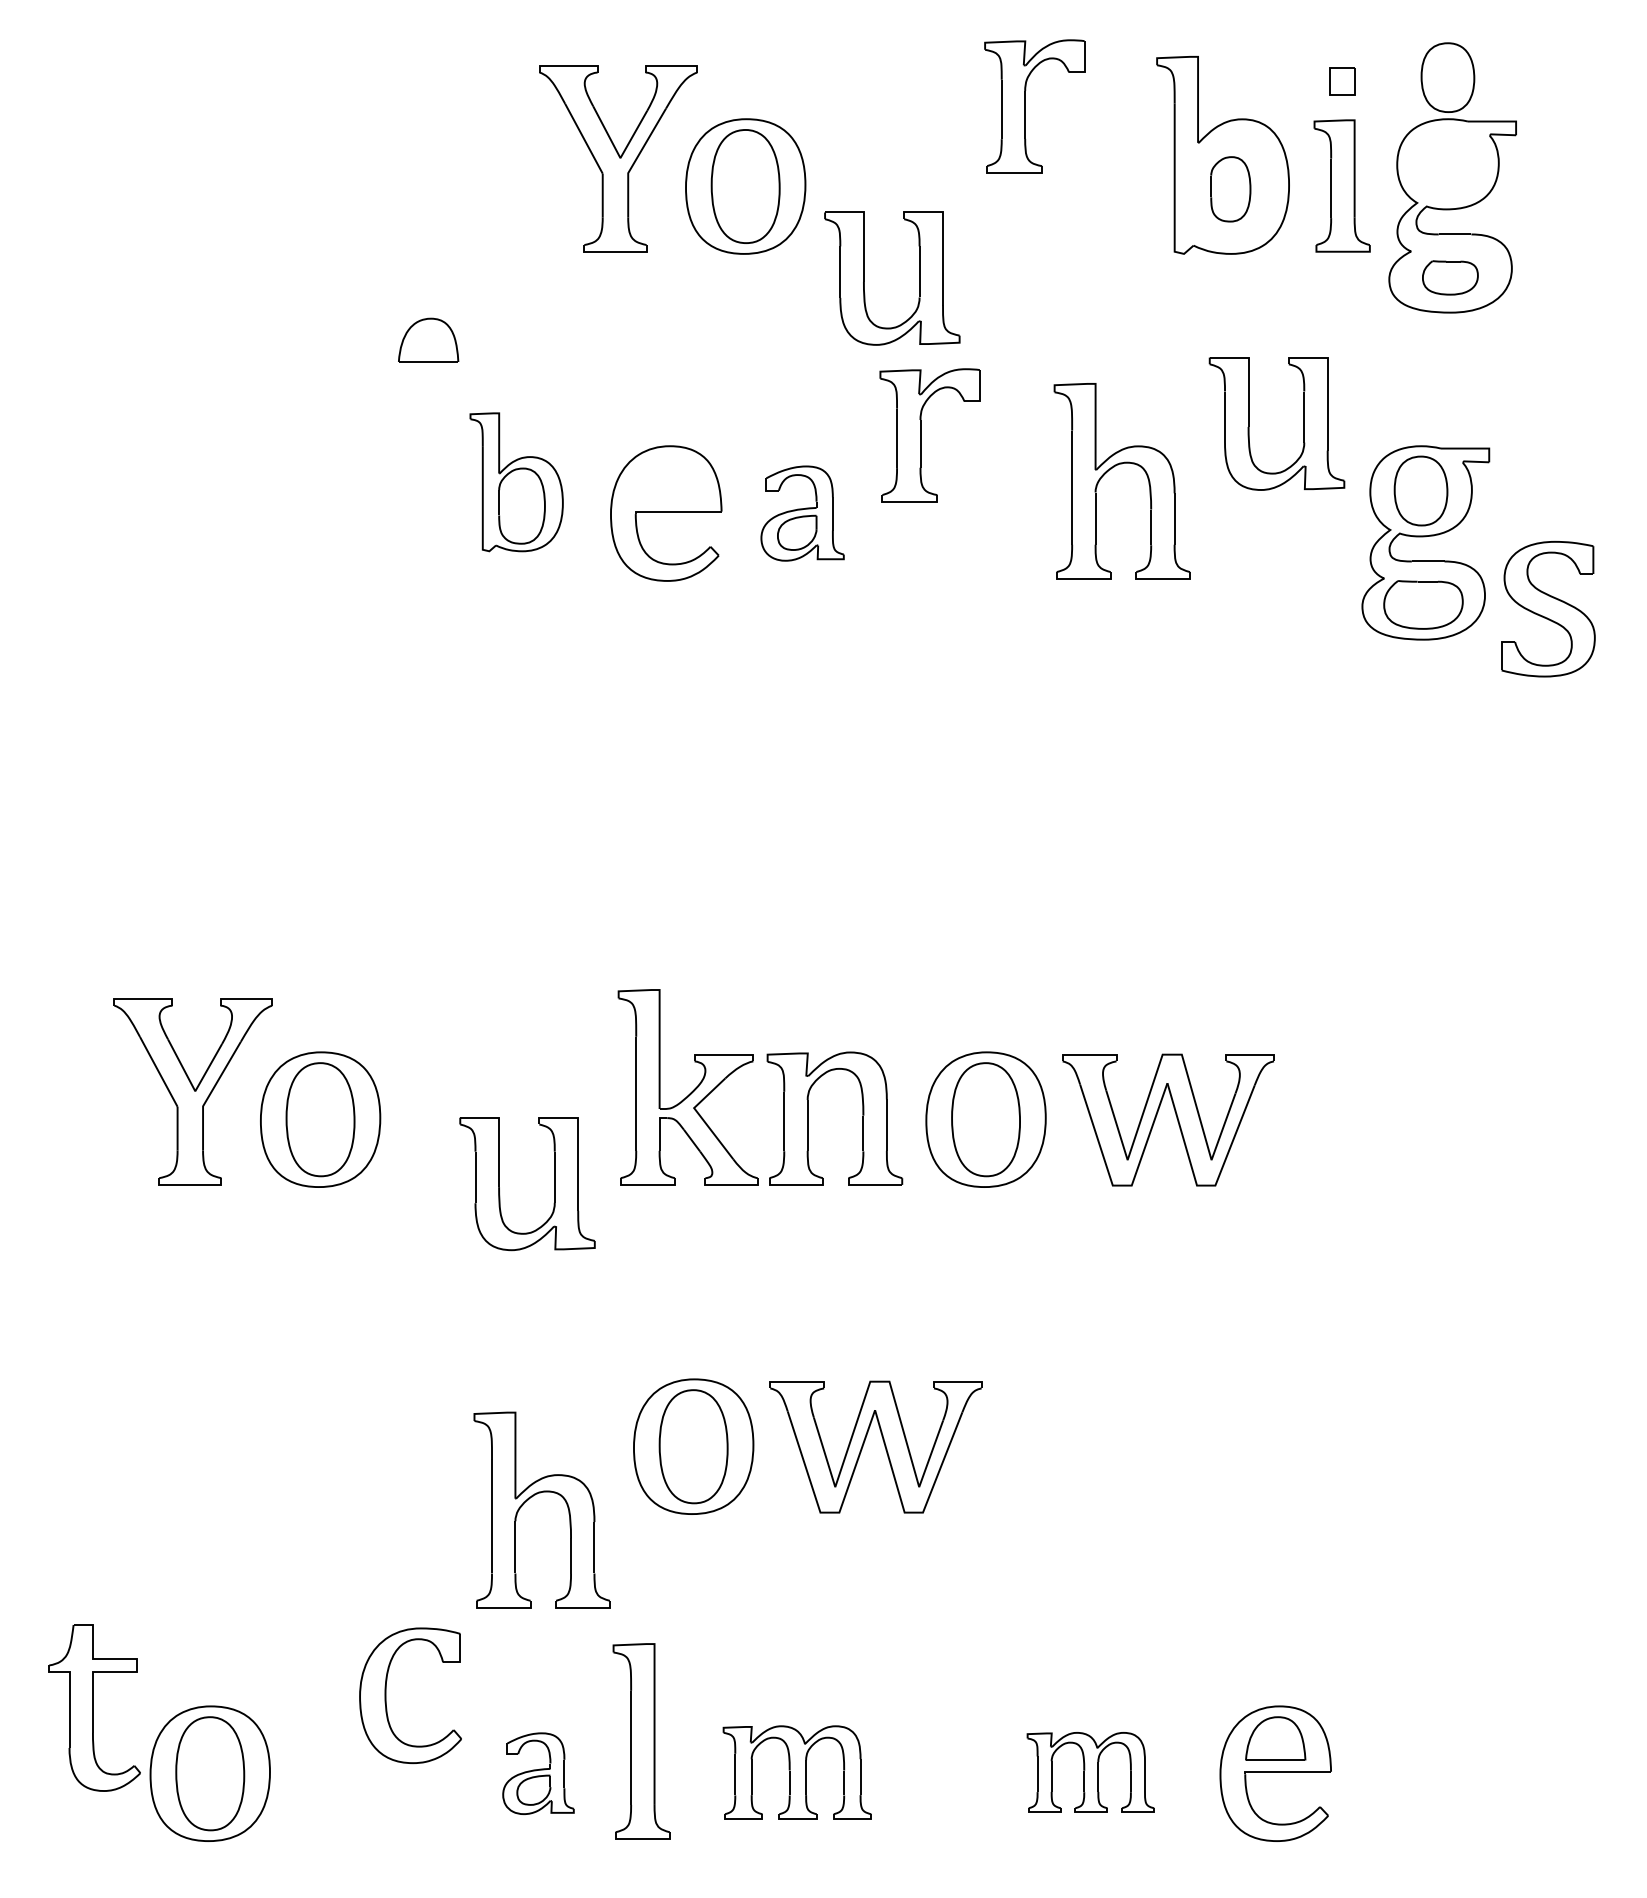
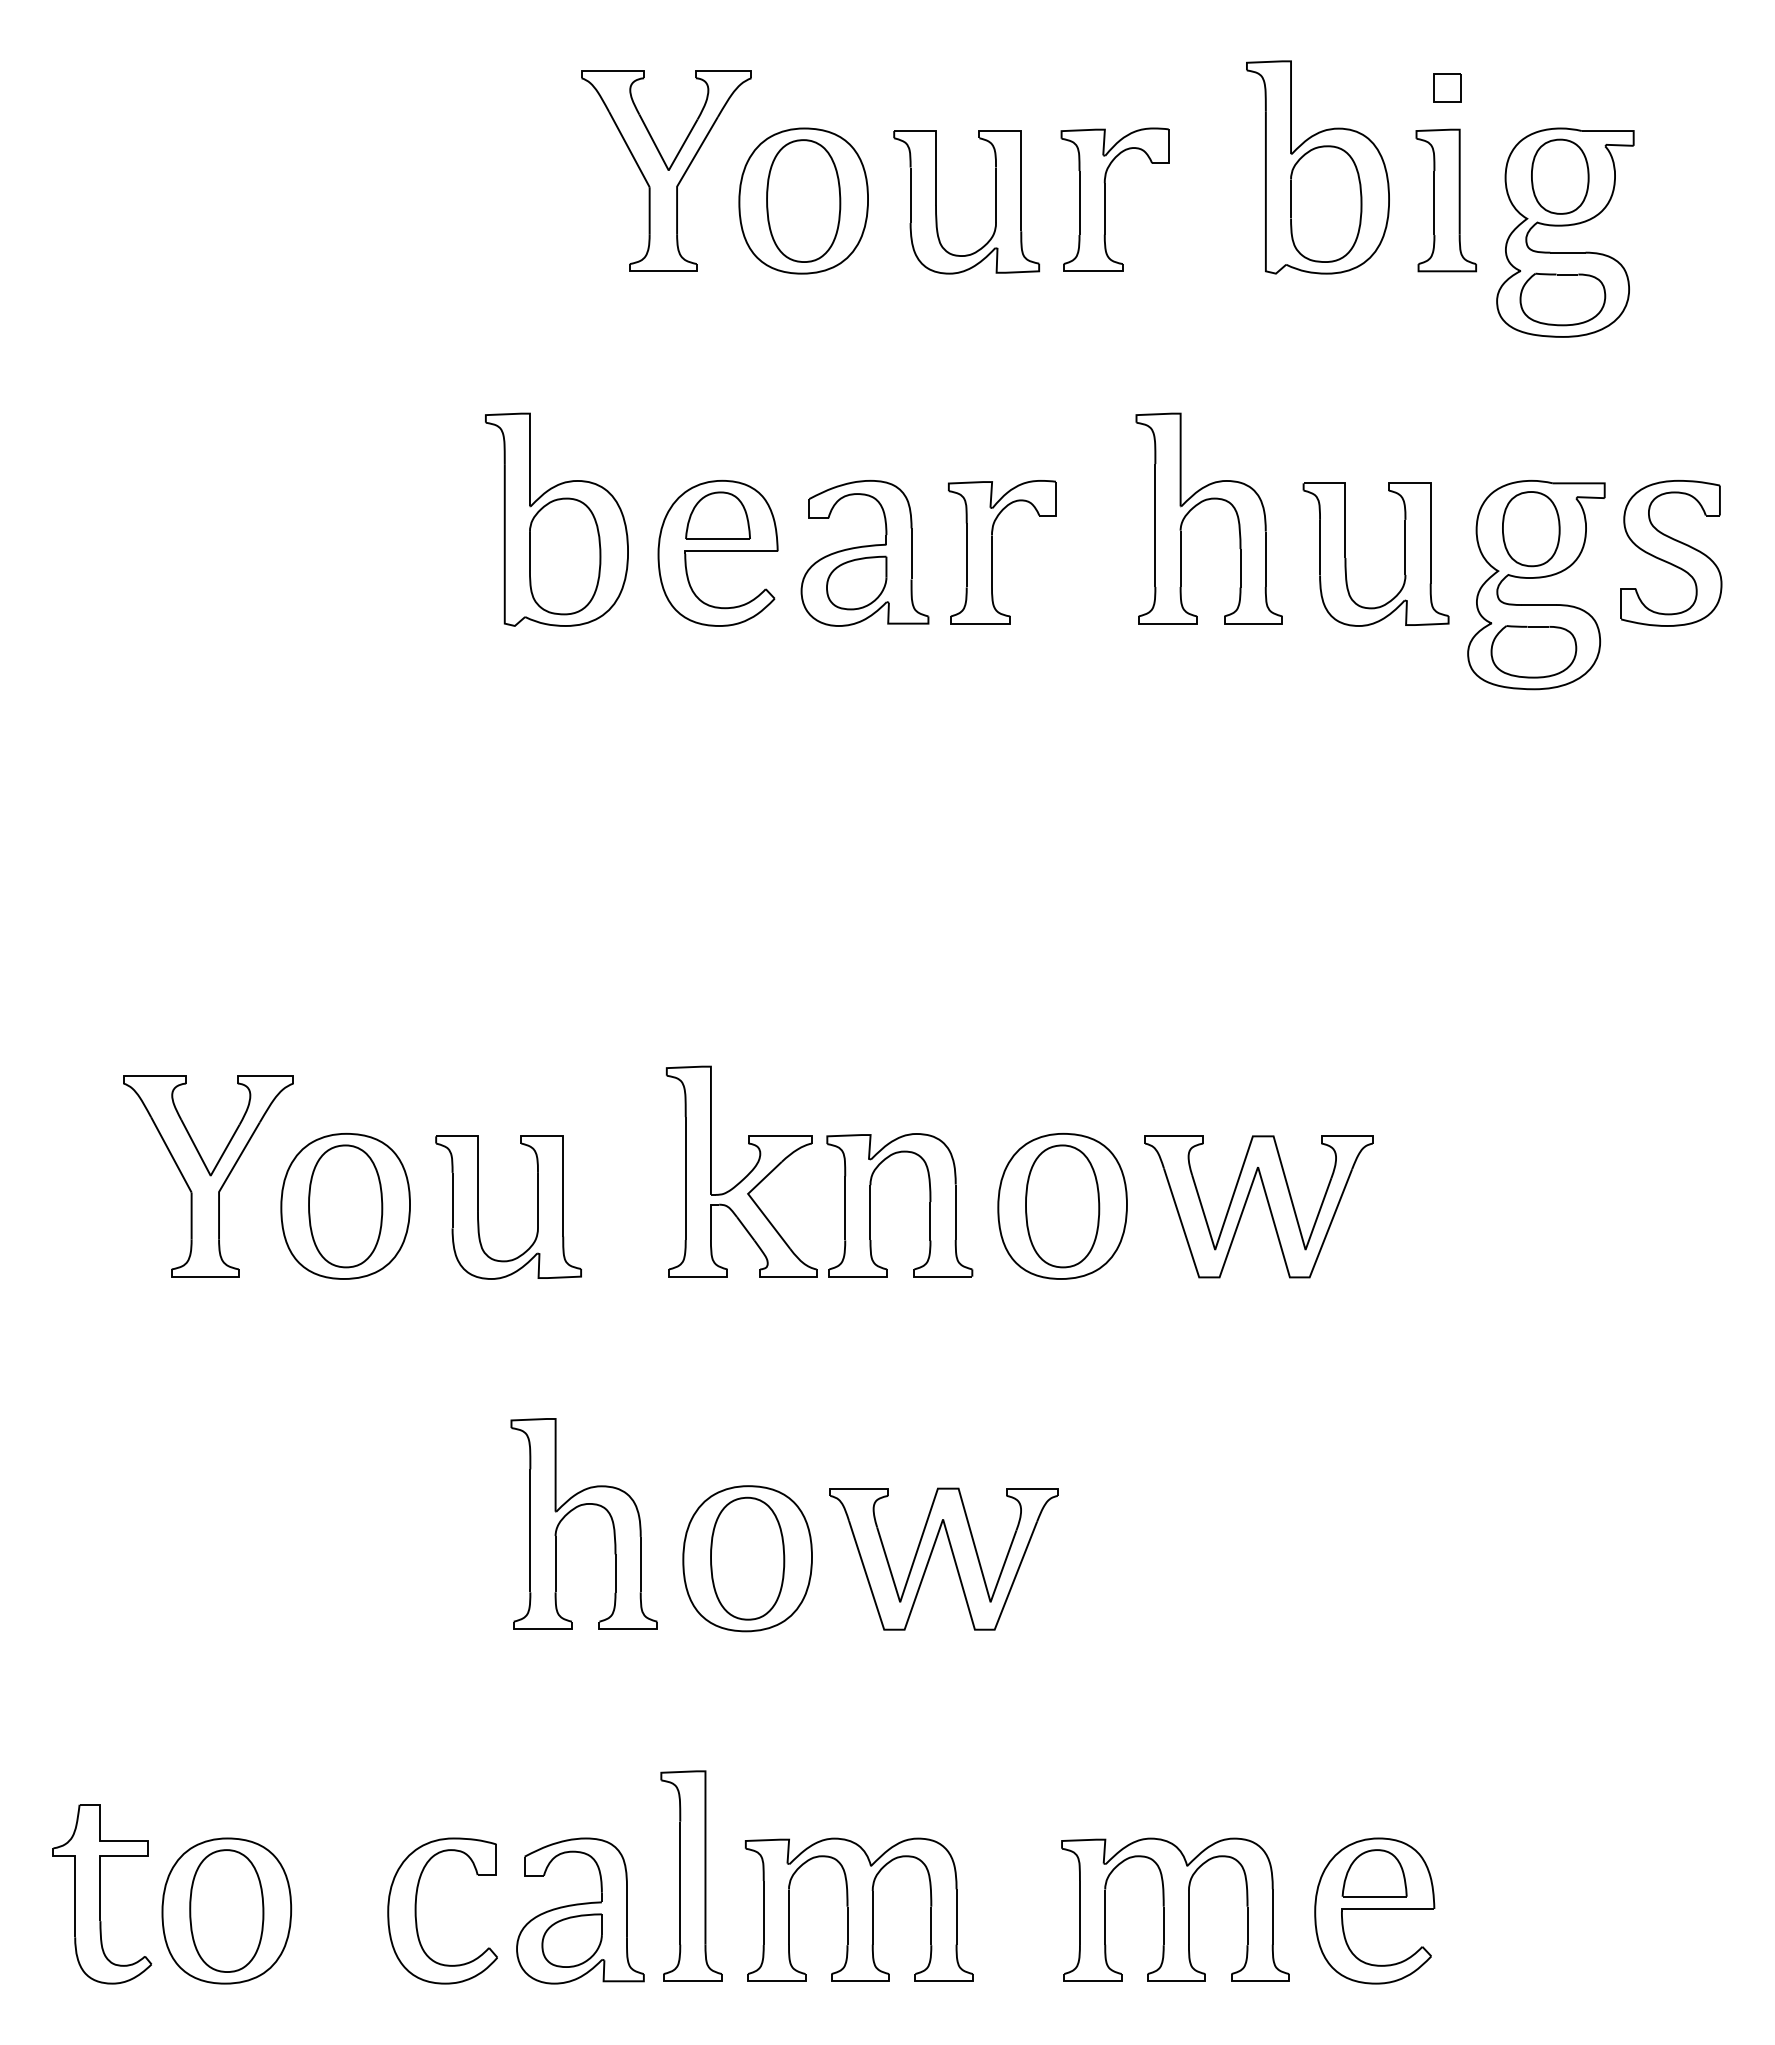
part: (1448, 77) -> (1560, 176), moved
part: (1025, 106) -> (1105, 199), moved
part: (1230, 188) -> (1326, 203), size x1.67
part: (1450, 277) -> (1562, 299), size x1.43
part: (919, 278) -> (995, 202), moved
part: (428, 340) -> (717, 515), moved
part: (1303, 423) -> (1404, 554), moved
part: (920, 435) -> (992, 552), moved
part: (516, 482) -> (556, 519), size x1.43
part: (802, 513) -> (864, 553), size x1.43
part: (1548, 609) -> (1671, 553), moved
part: (554, 1183) -> (537, 1207), moved
part: (532, 1497) -> (573, 1510), moved
part: (386, 1695) -> (416, 1910), moved
part: (94, 1708) -> (102, 1894), moved
part: (797, 1772) -> (859, 1909), size x1.43
part: (1090, 1772) -> (1175, 1909), size x1.67
part: (538, 1773) -> (580, 1910), size x1.67

